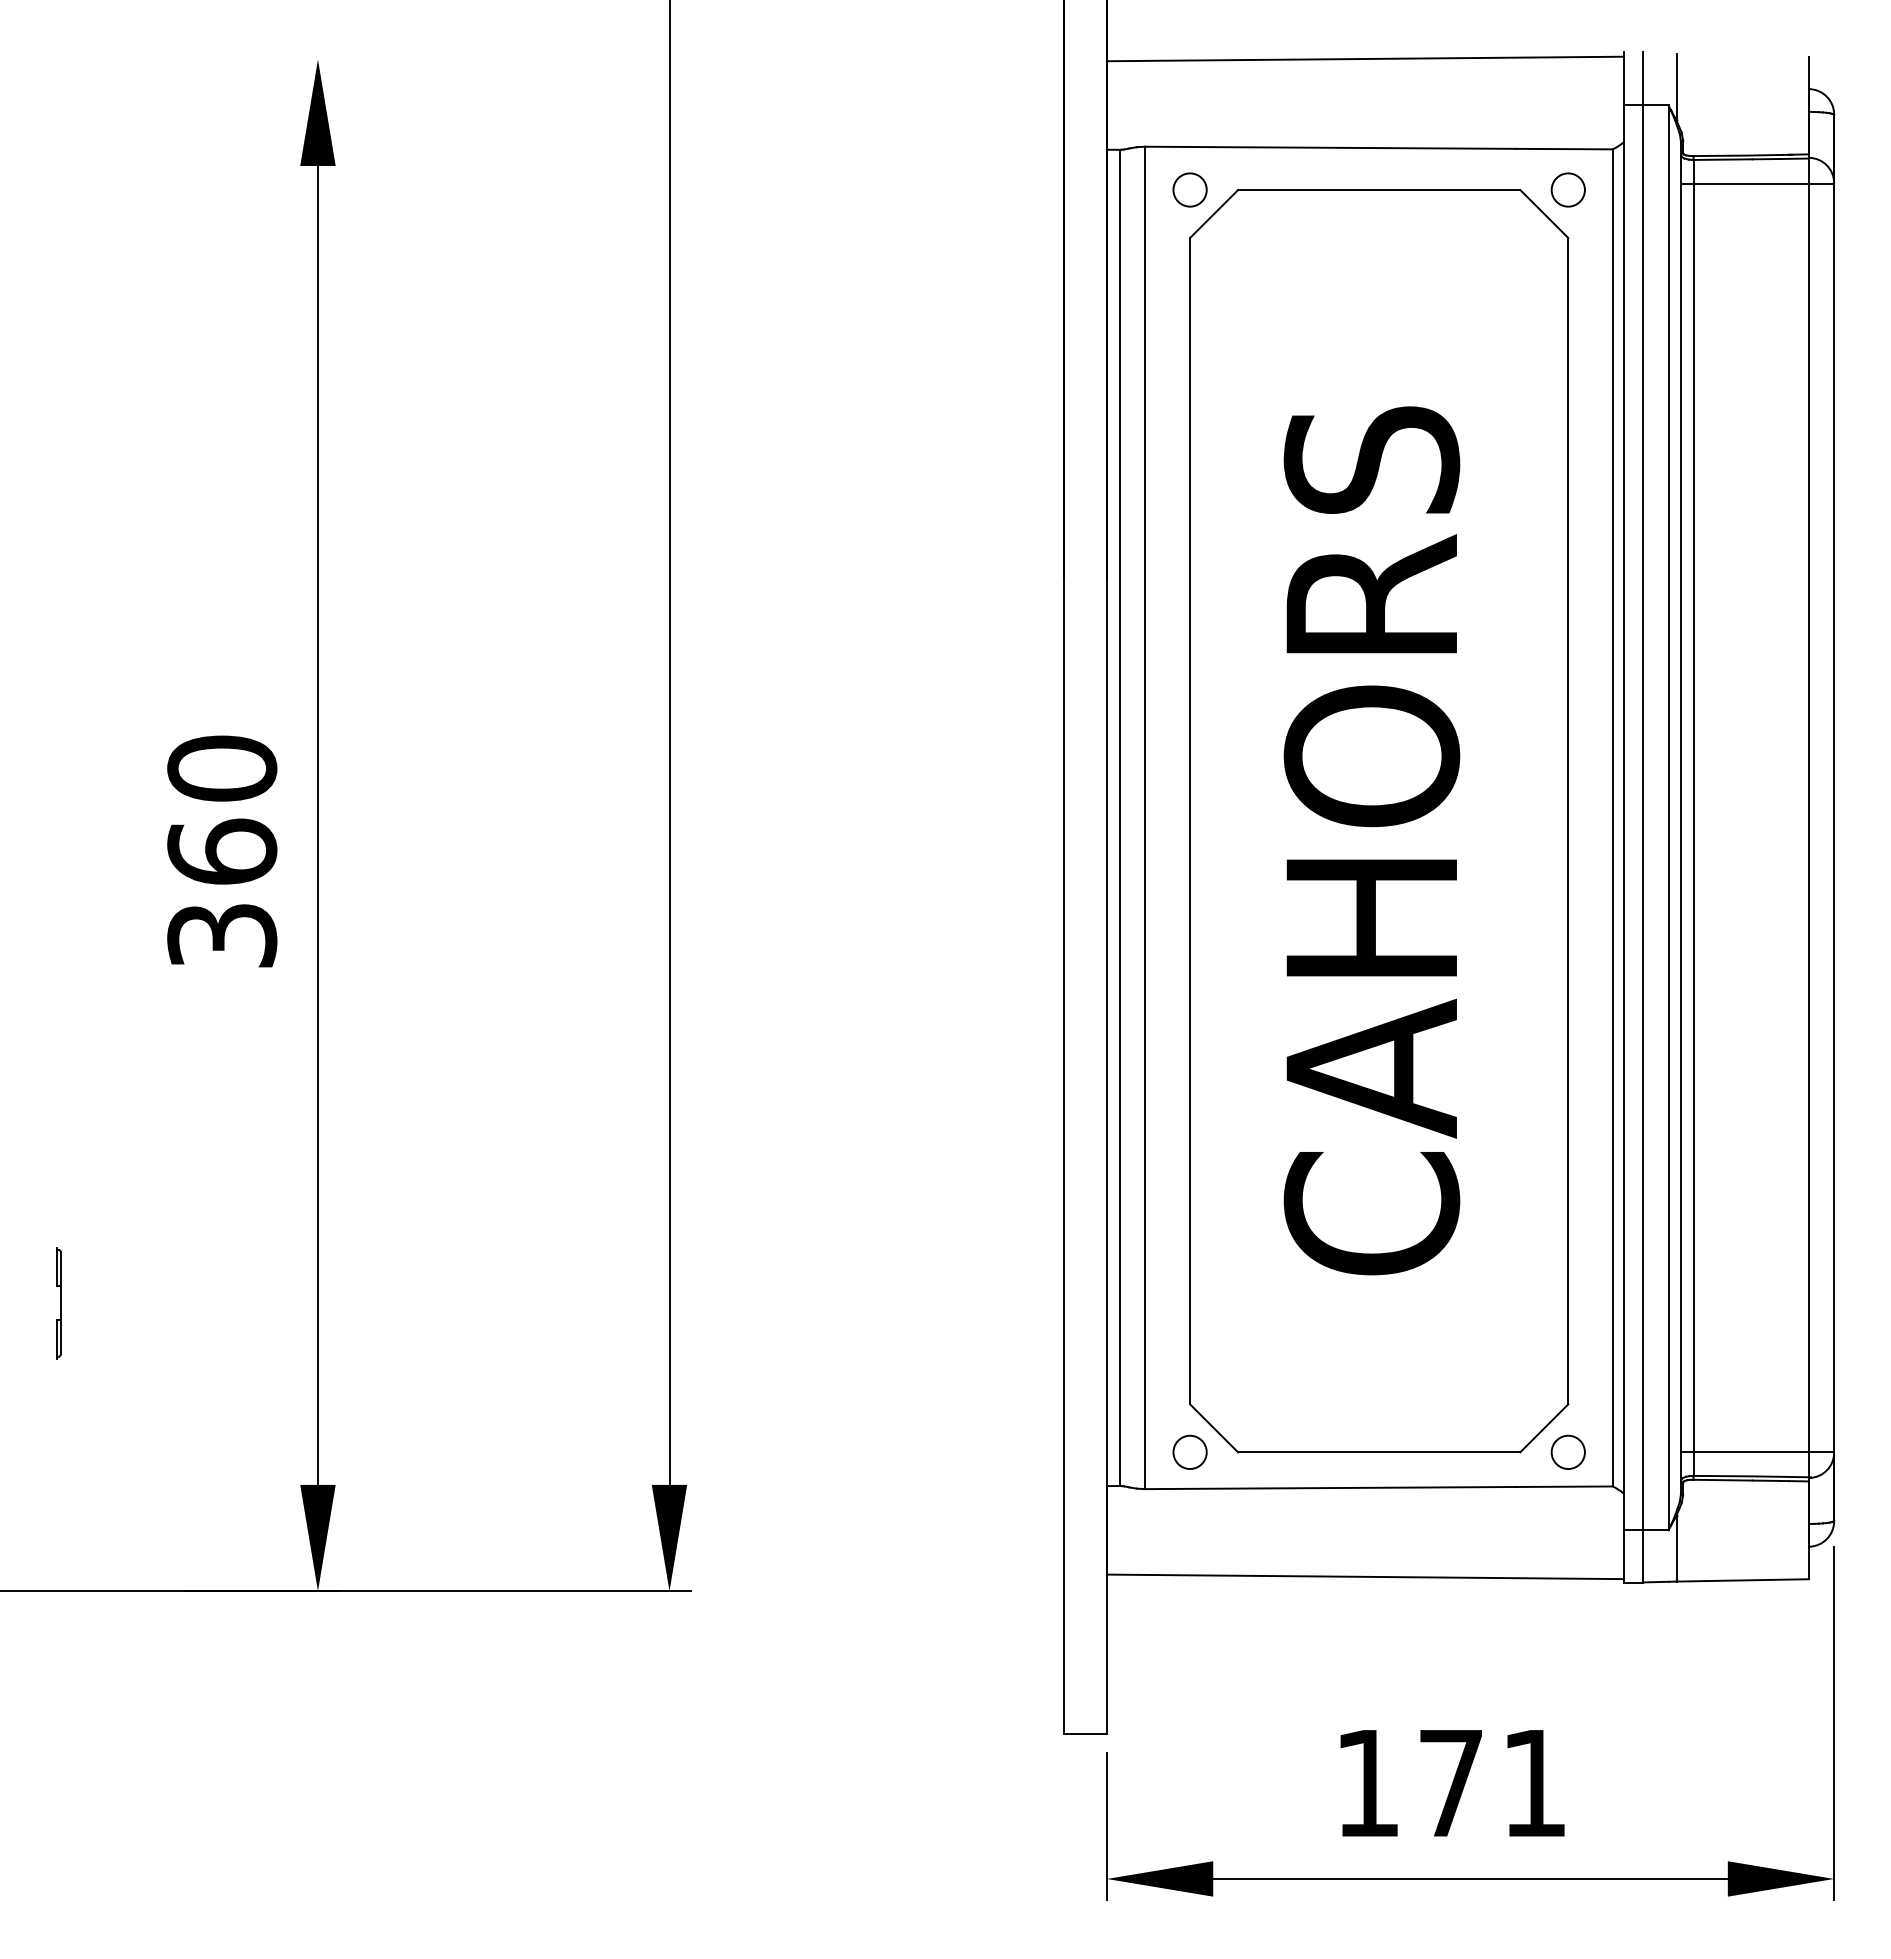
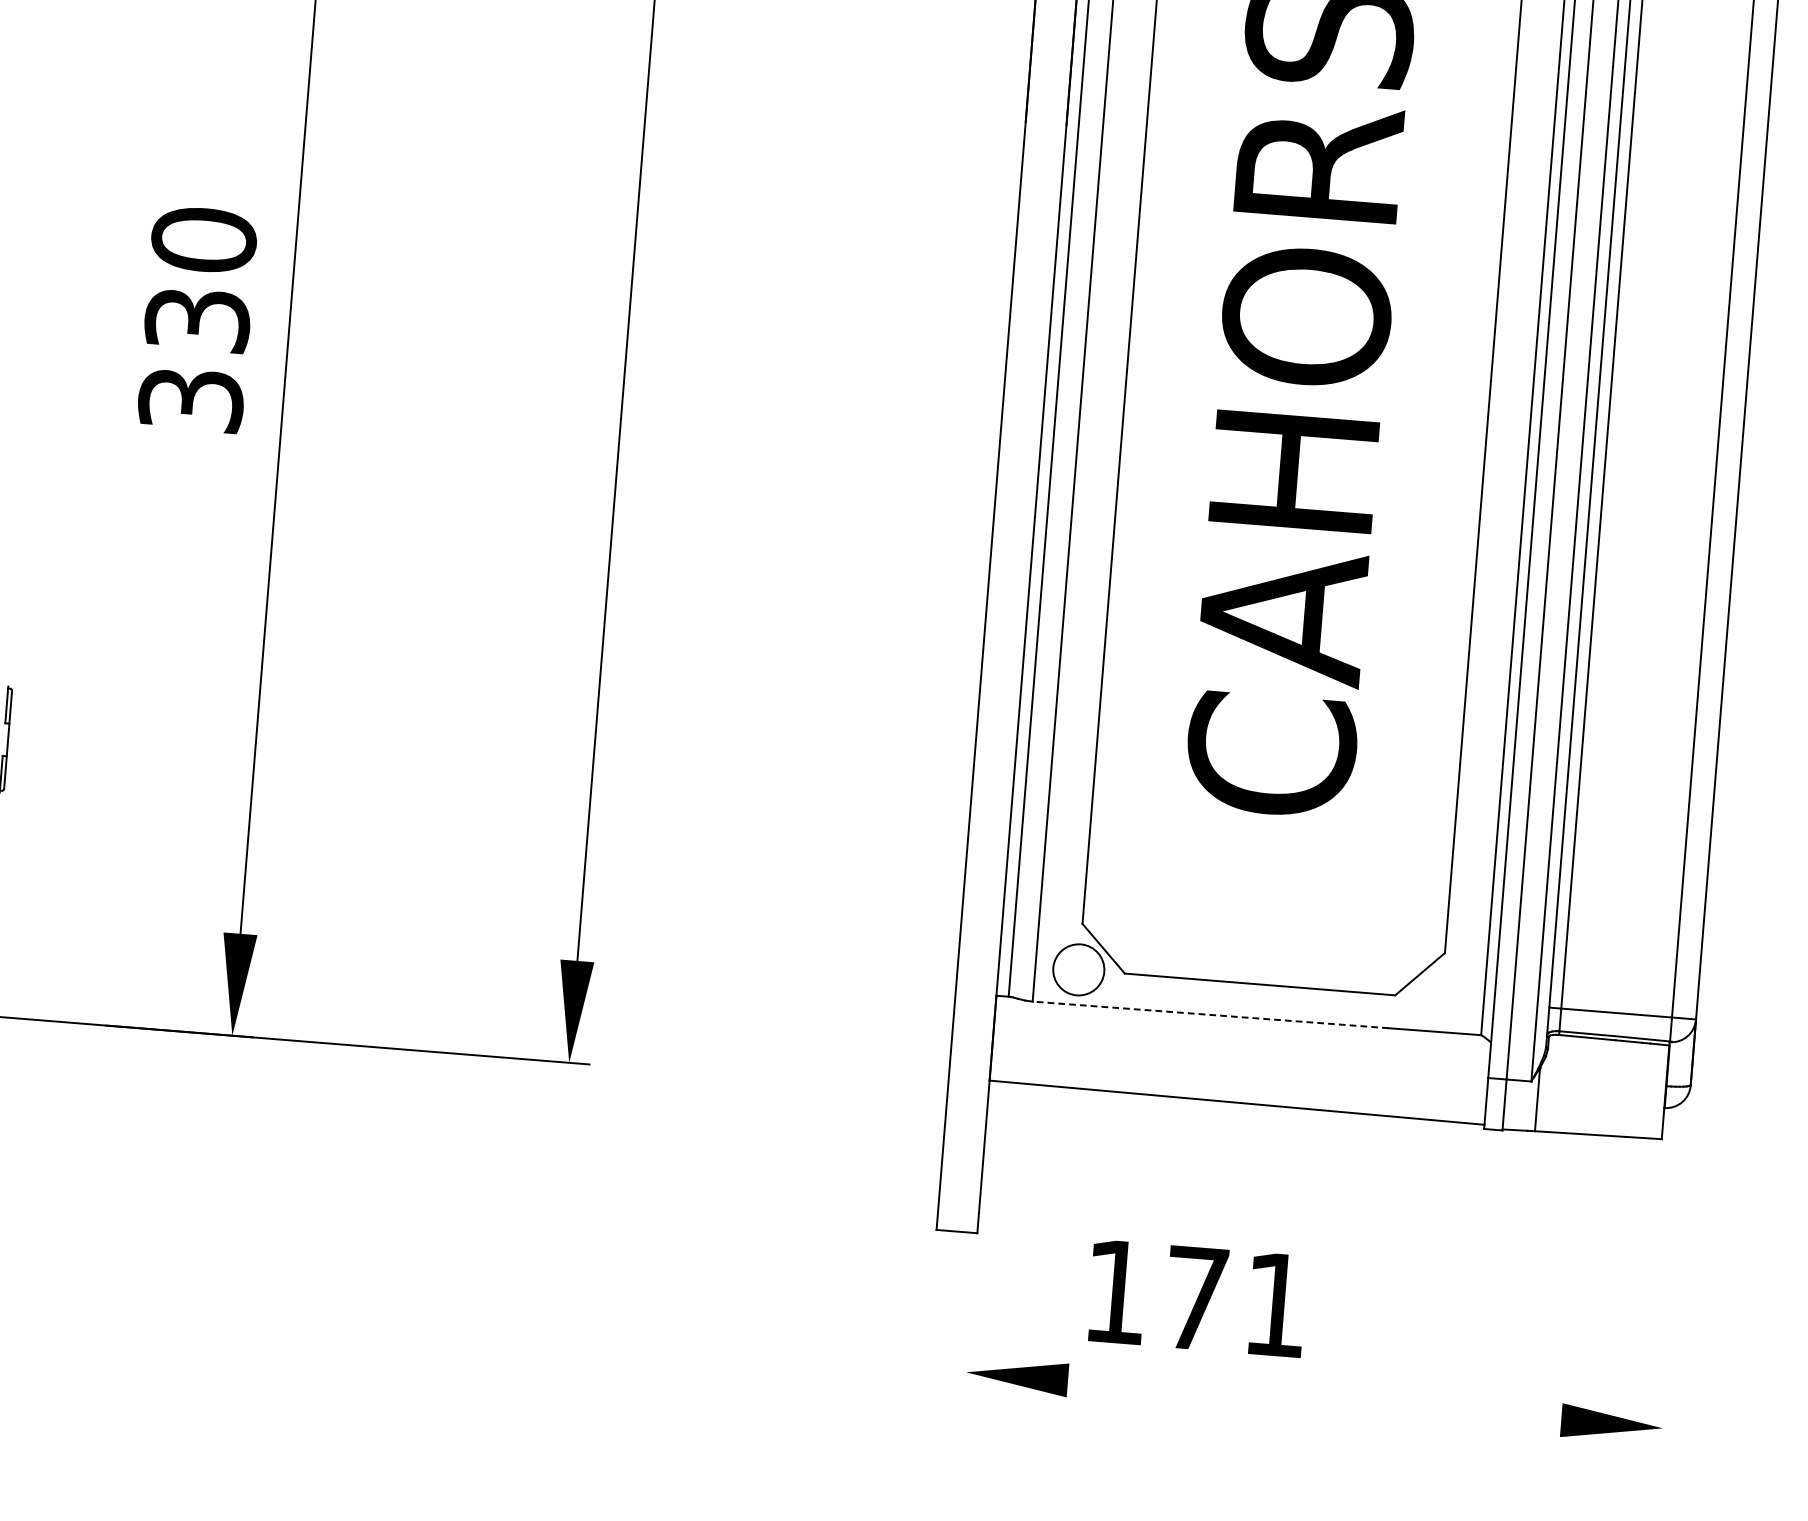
text: (222, 851) -> (197, 319), 360 -> 330
circle: (1567, 1451) -> (1440, 998), removed
circle: (1189, 1452) -> (1078, 969), size x1.6
line: (1330, 1488) -> (1210, 1015), solid -> dashed
line: (1834, 1723) -> (1675, 1279), removed
text: (1452, 1783) -> (1197, 1298), moved
line: (1106, 1826) -> (969, 1321), removed
line: (1470, 1878) -> (1314, 1399), removed

